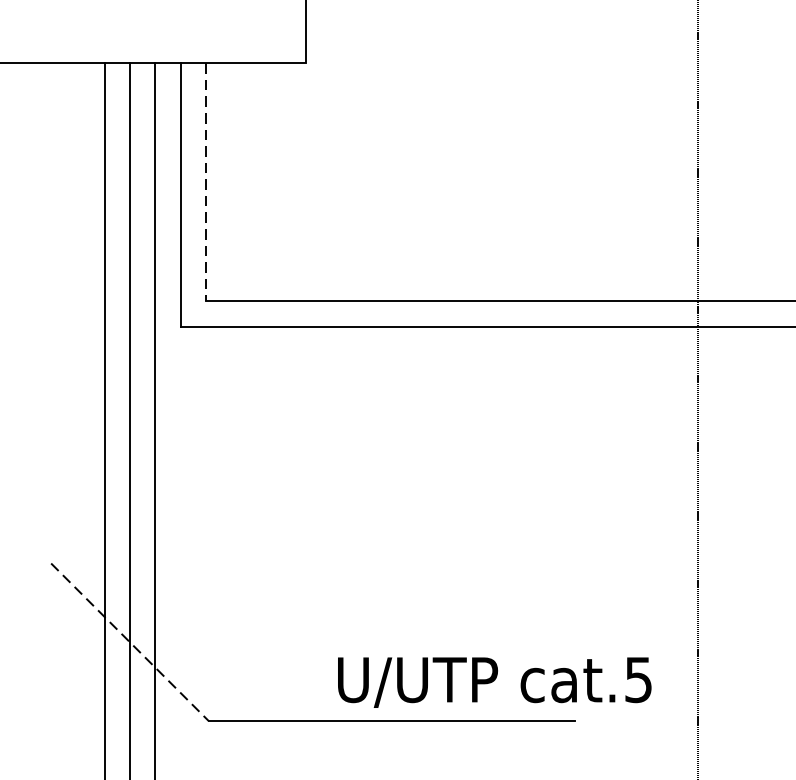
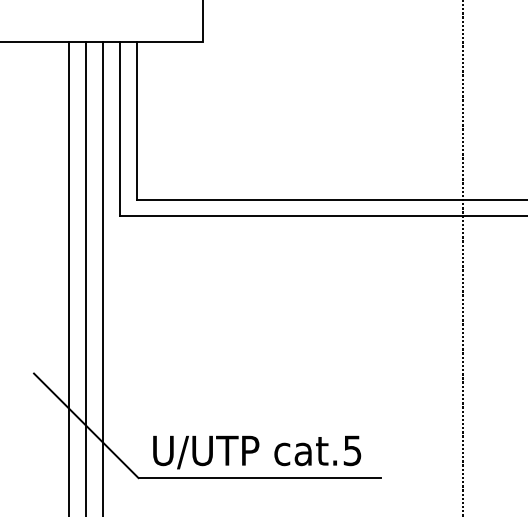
line: (205, 181) -> (136, 120), dashed -> solid
line: (130, 641) -> (86, 425), dashed -> solid
text: (495, 682) -> (257, 452), moved

